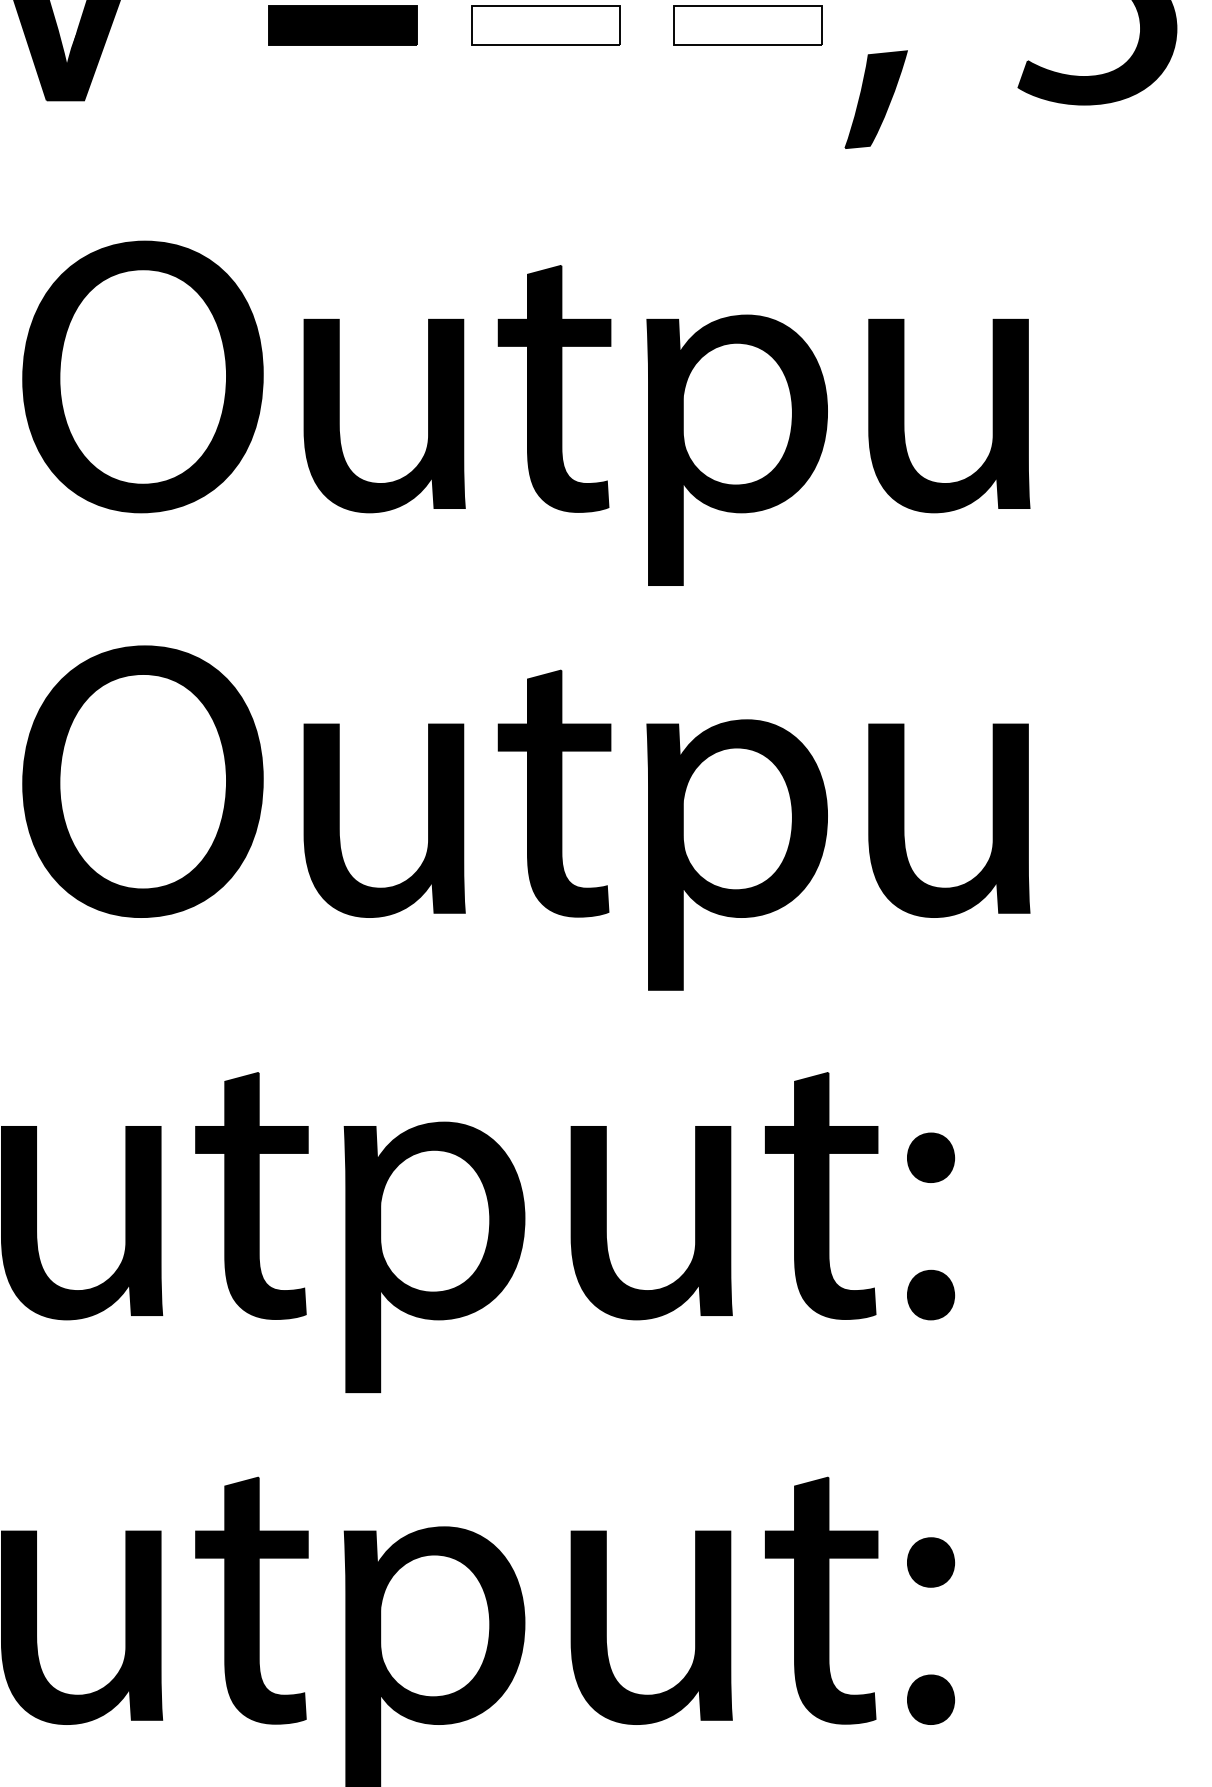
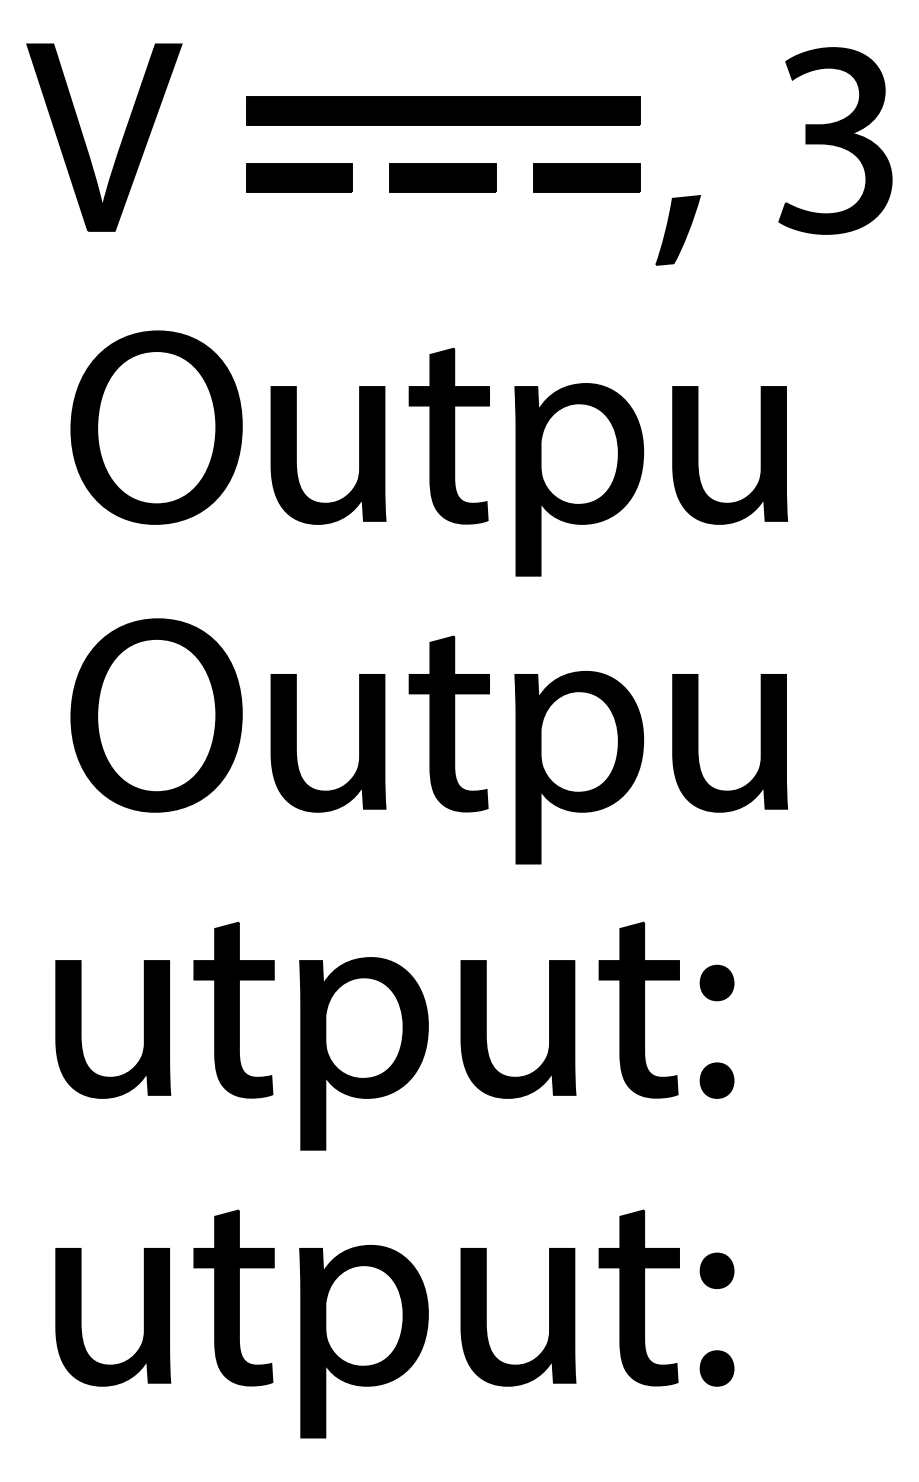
fill: (544, 25) -> (442, 177), added
fill: (747, 25) -> (586, 177), added

